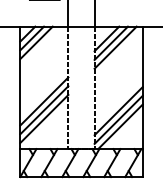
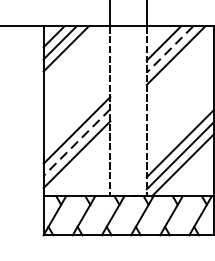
line: (111, 43) -> (170, 49), solid -> dashed
line: (44, 110) -> (77, 142), solid -> dashed

